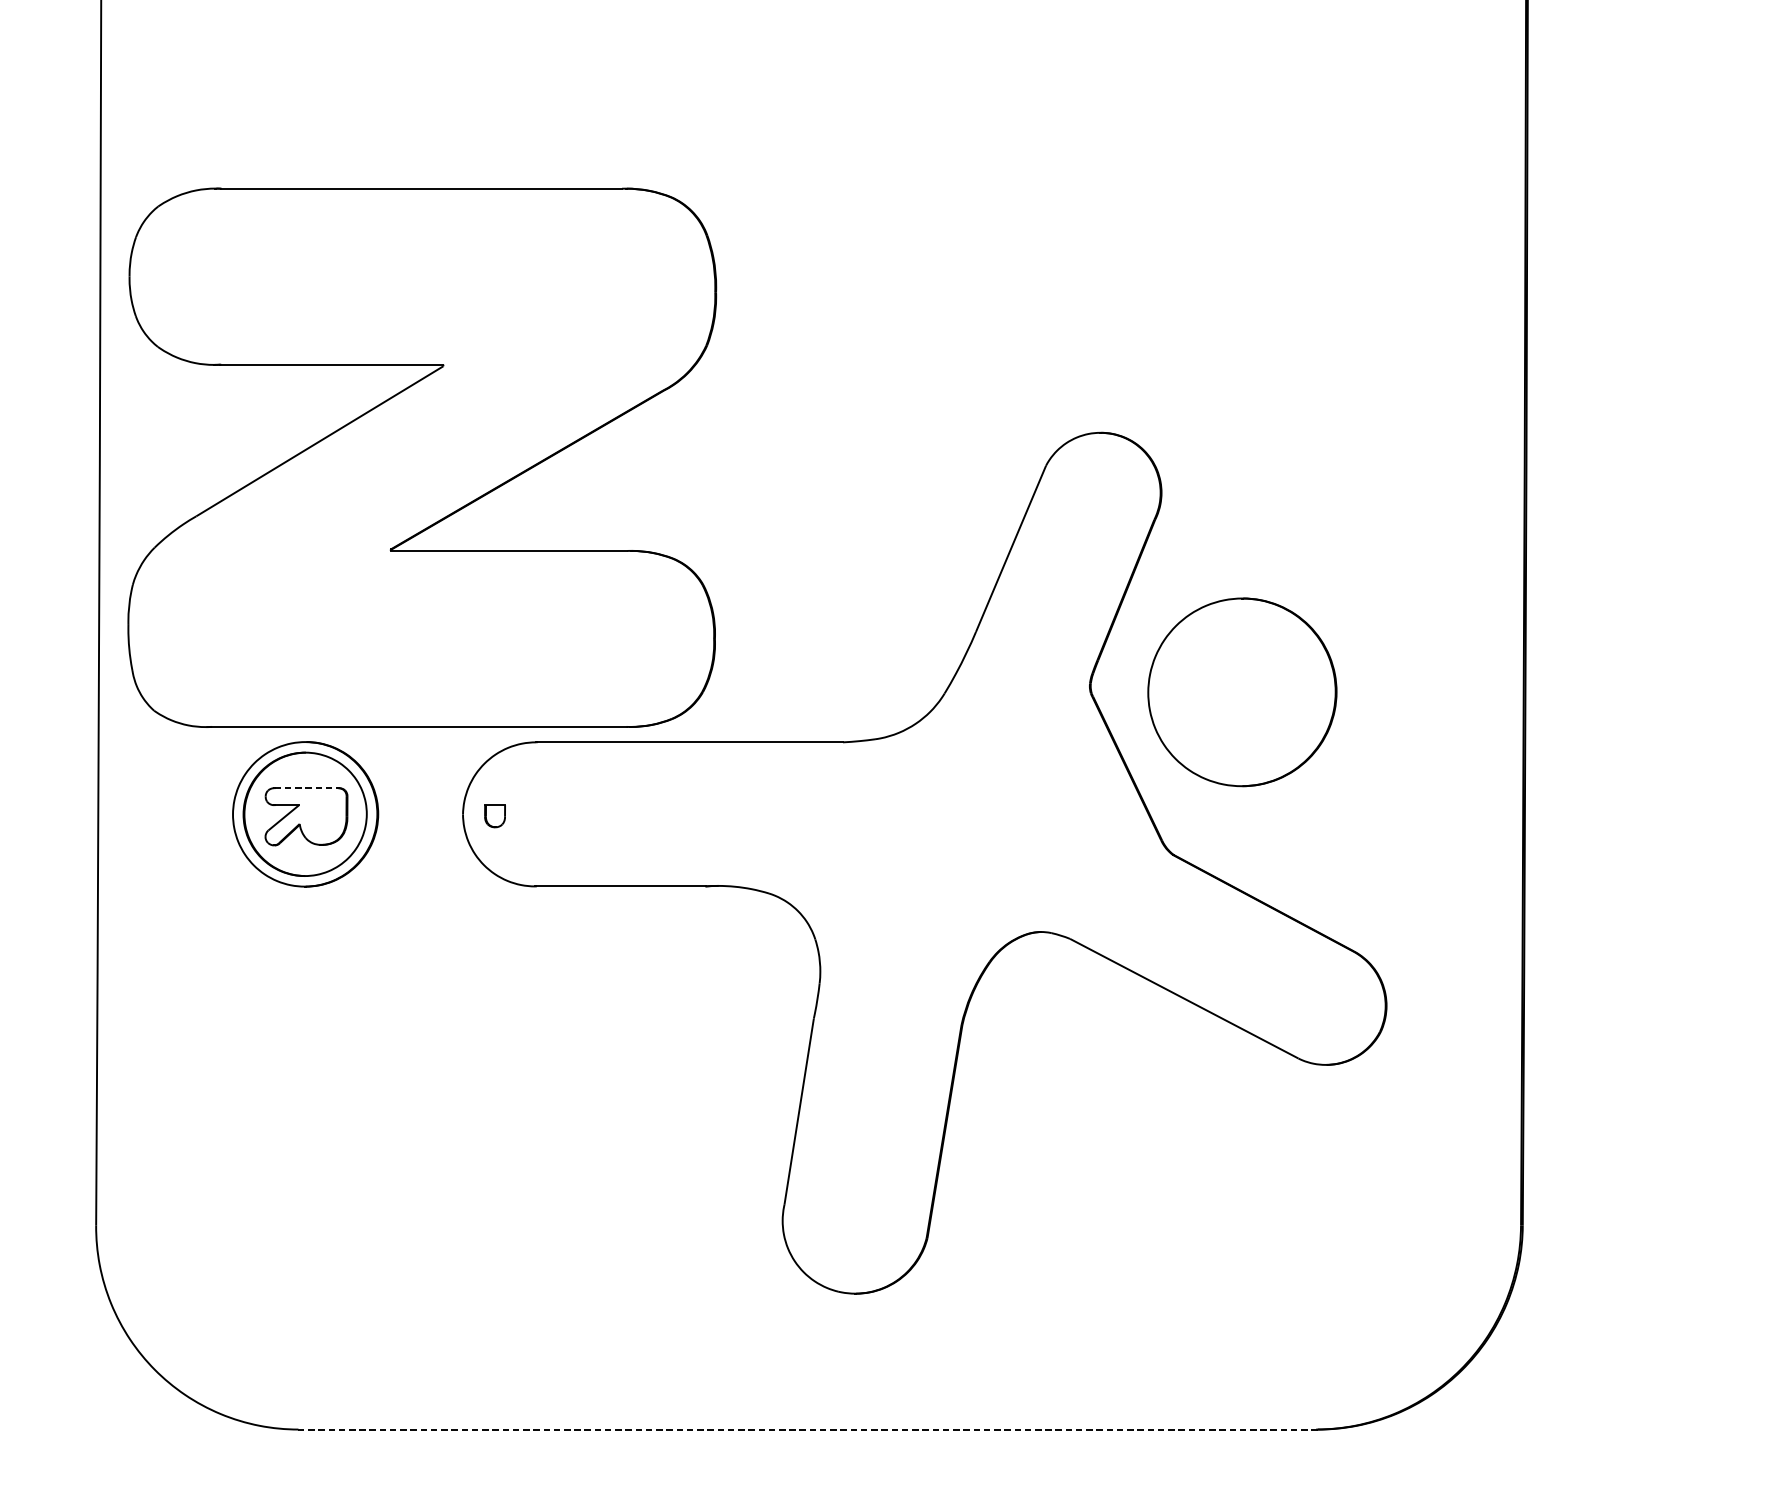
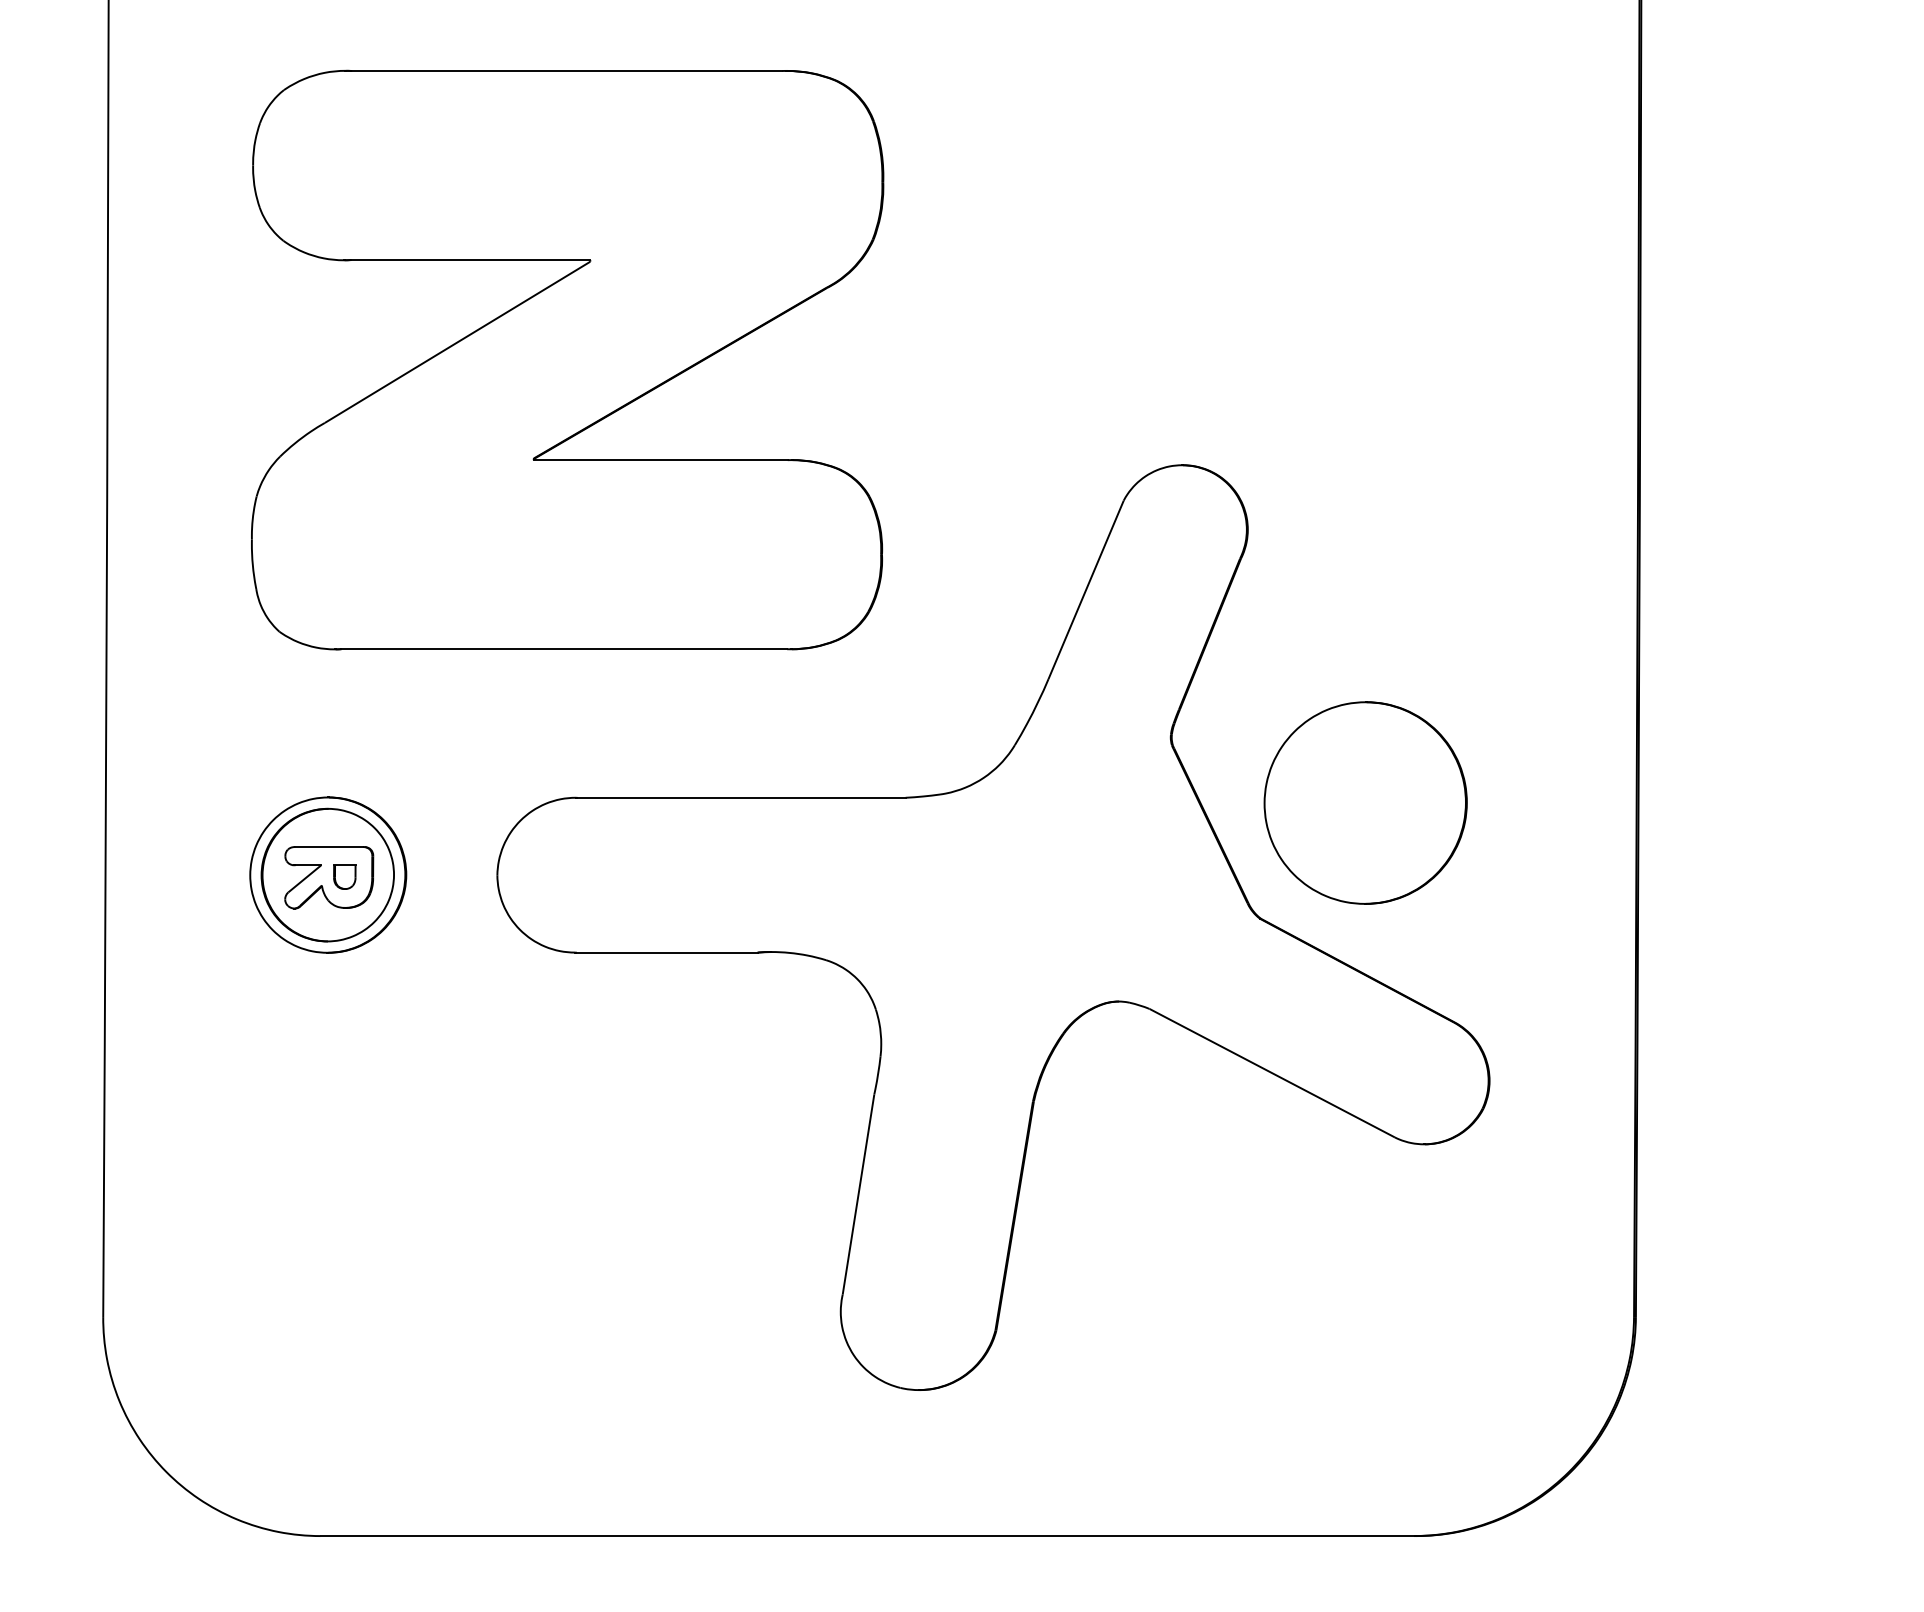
part: (422, 457) -> (567, 359), moved
part: (1242, 691) -> (1365, 802), moved
line: (306, 788) -> (329, 847), dashed -> solid
part: (494, 815) -> (344, 876), moved
line: (808, 1429) -> (868, 1536), dashed -> solid

